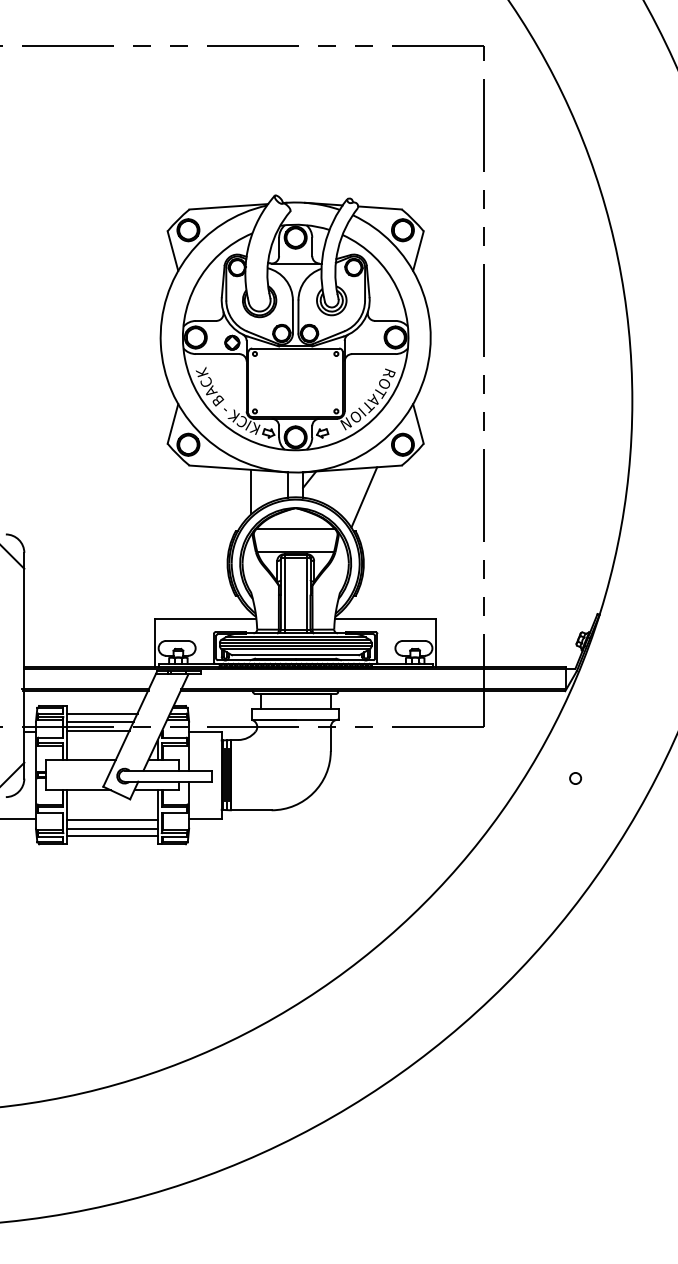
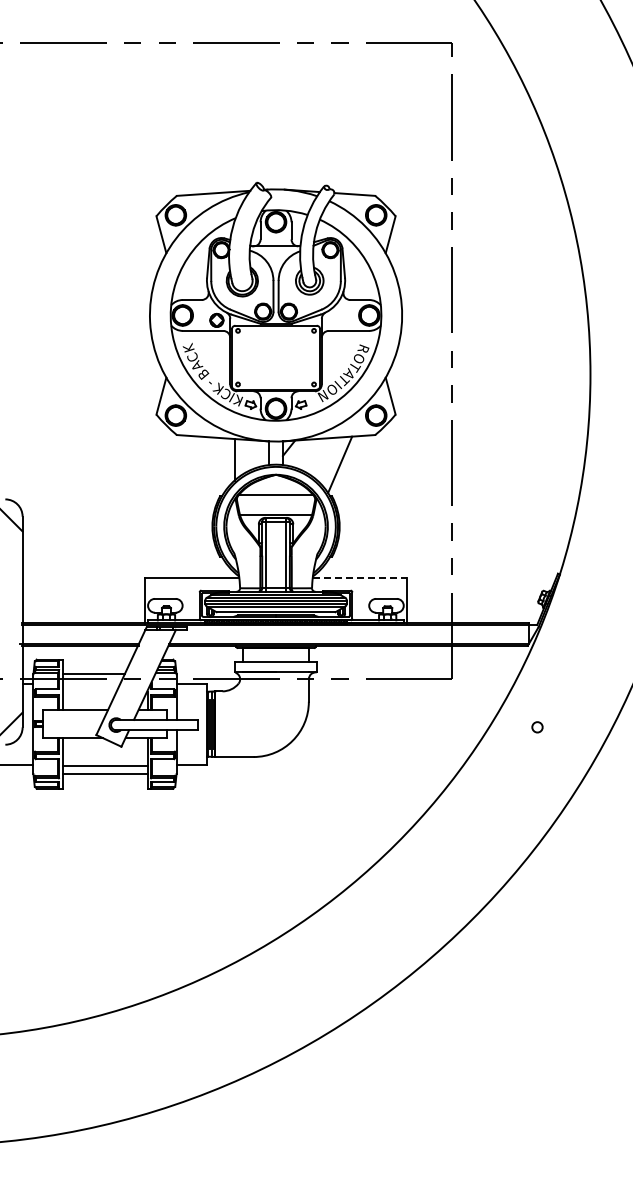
line: (386, 619) -> (360, 578), solid -> dashed
line: (102, 714) -> (95, 667), removed
line: (98, 730) -> (91, 682), removed
line: (112, 836) -> (104, 781), removed

